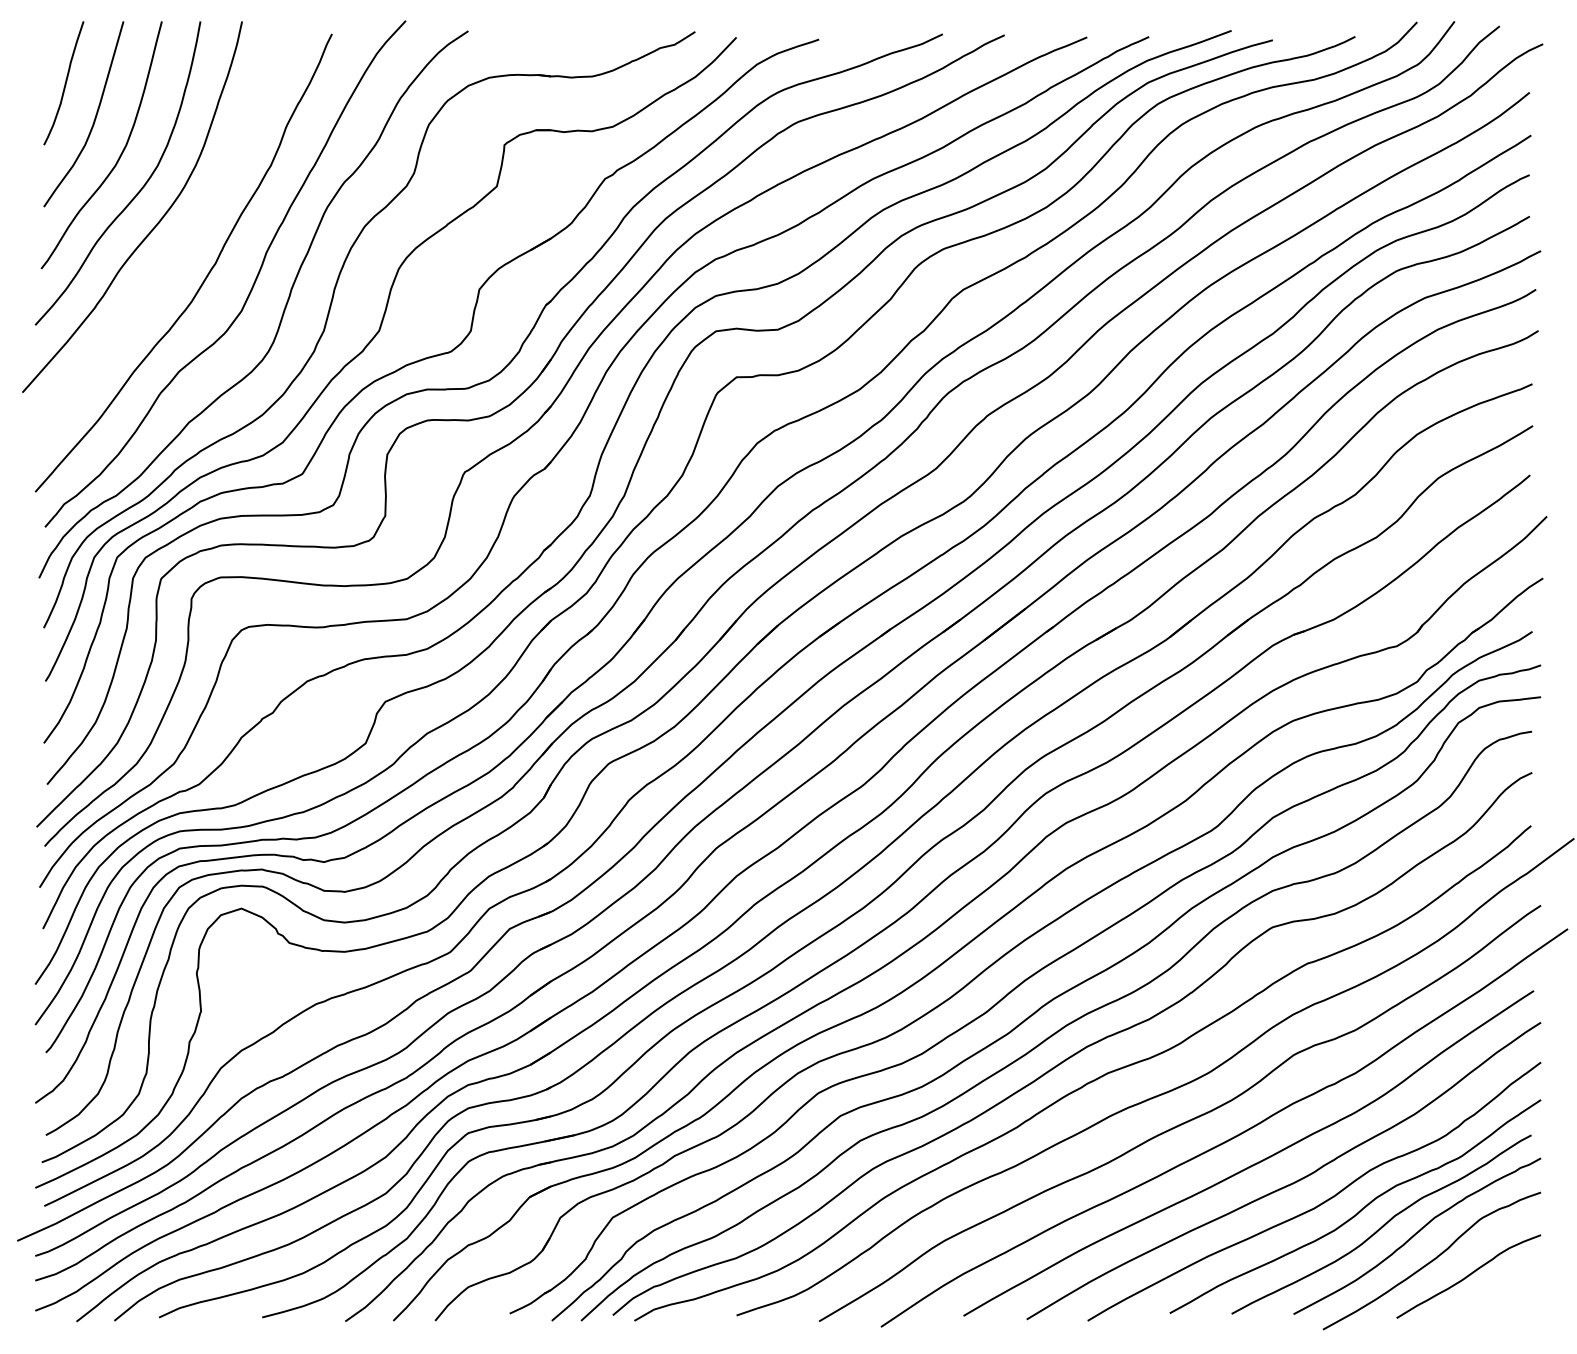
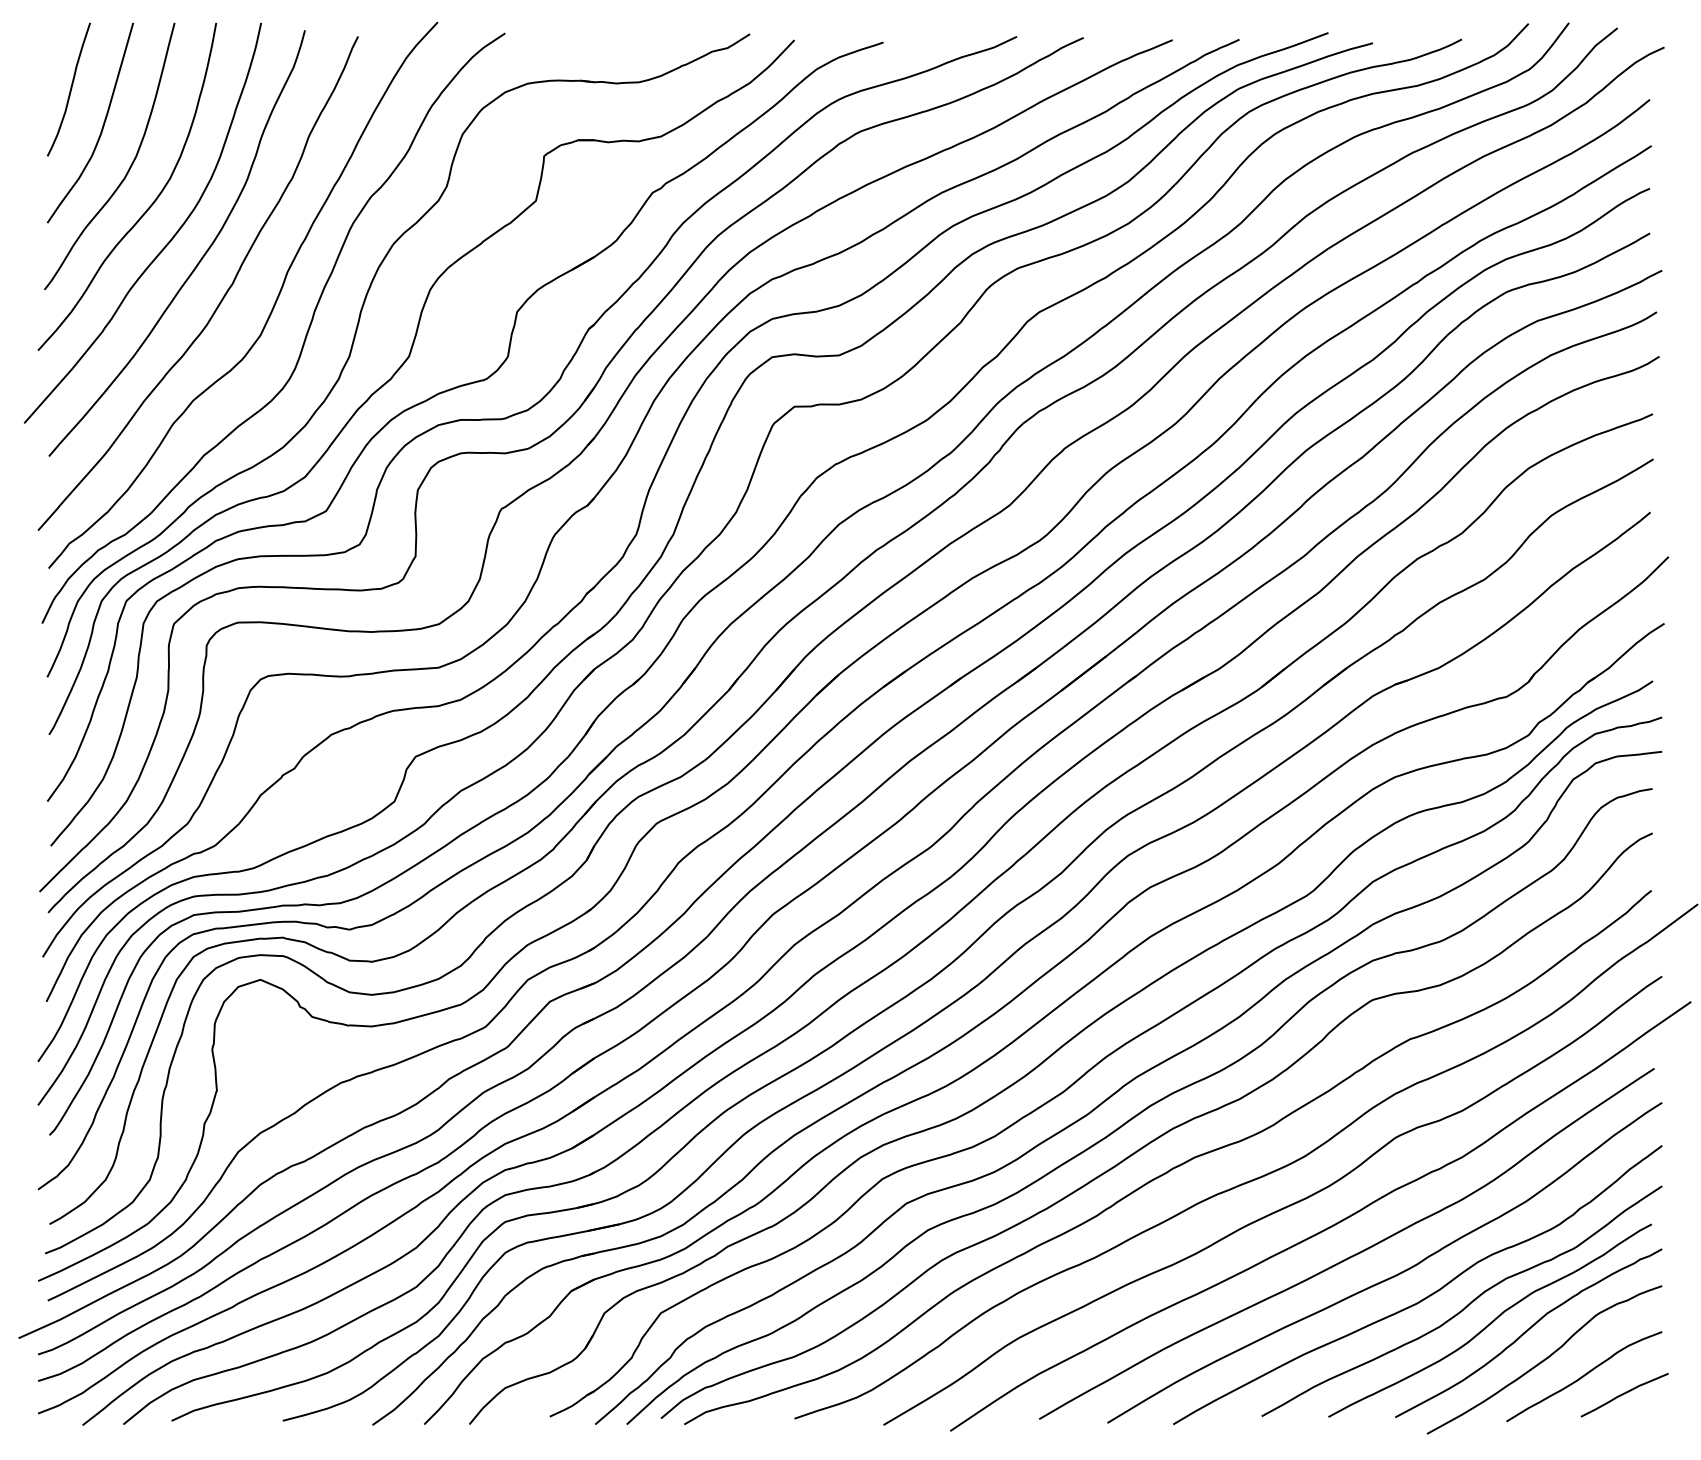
curve: (185, 240) -> (200, 259), added
curve: (1506, 1292) -> (1624, 1393), added

